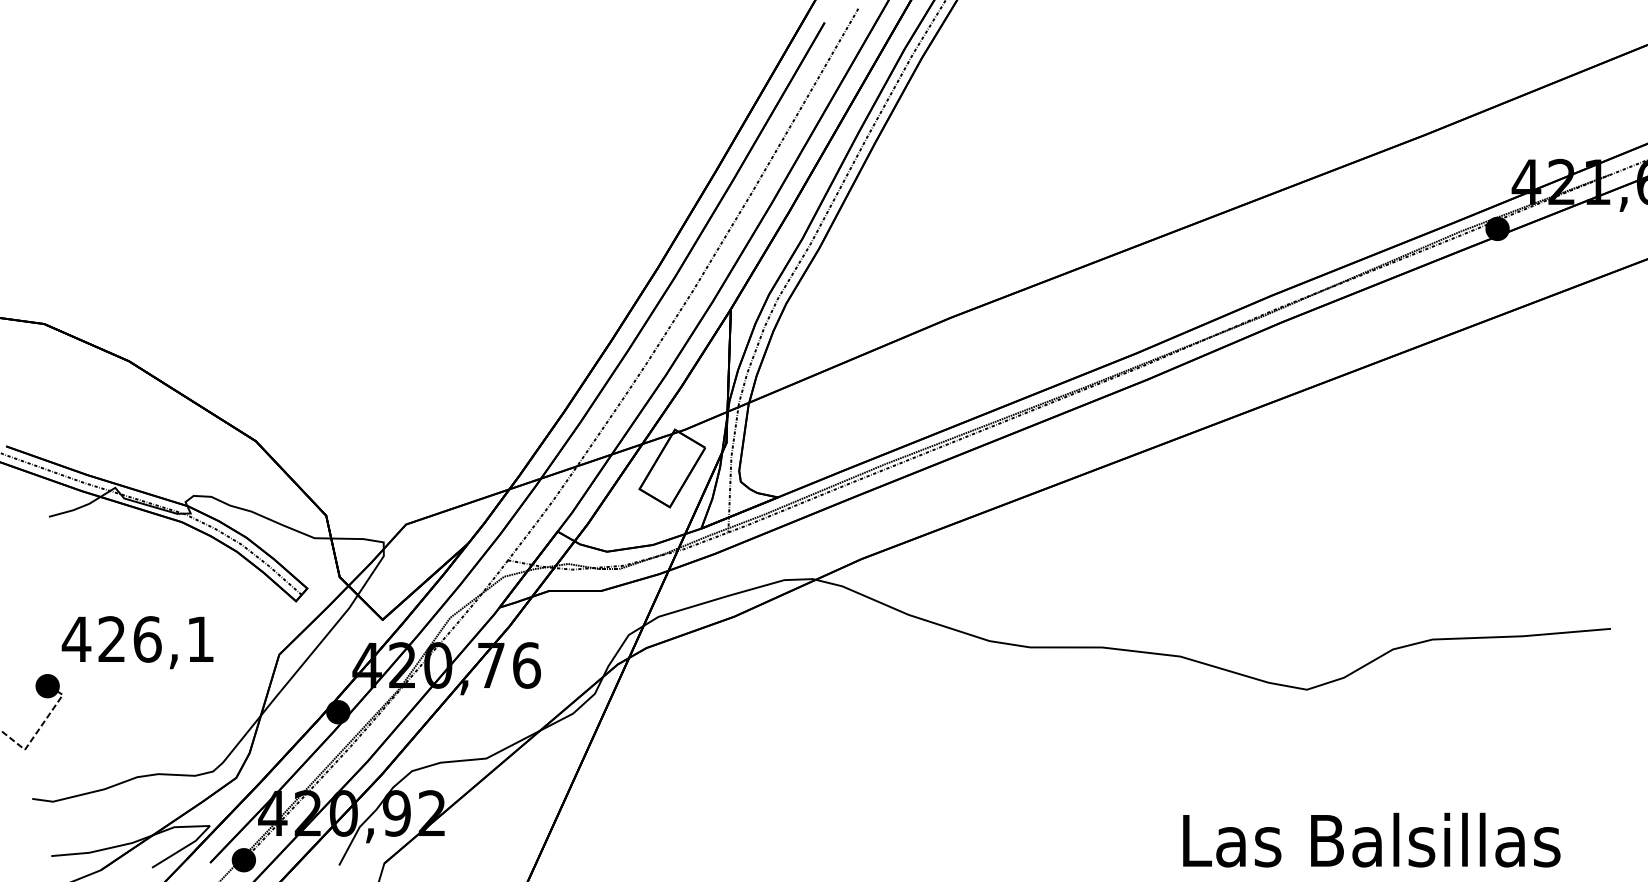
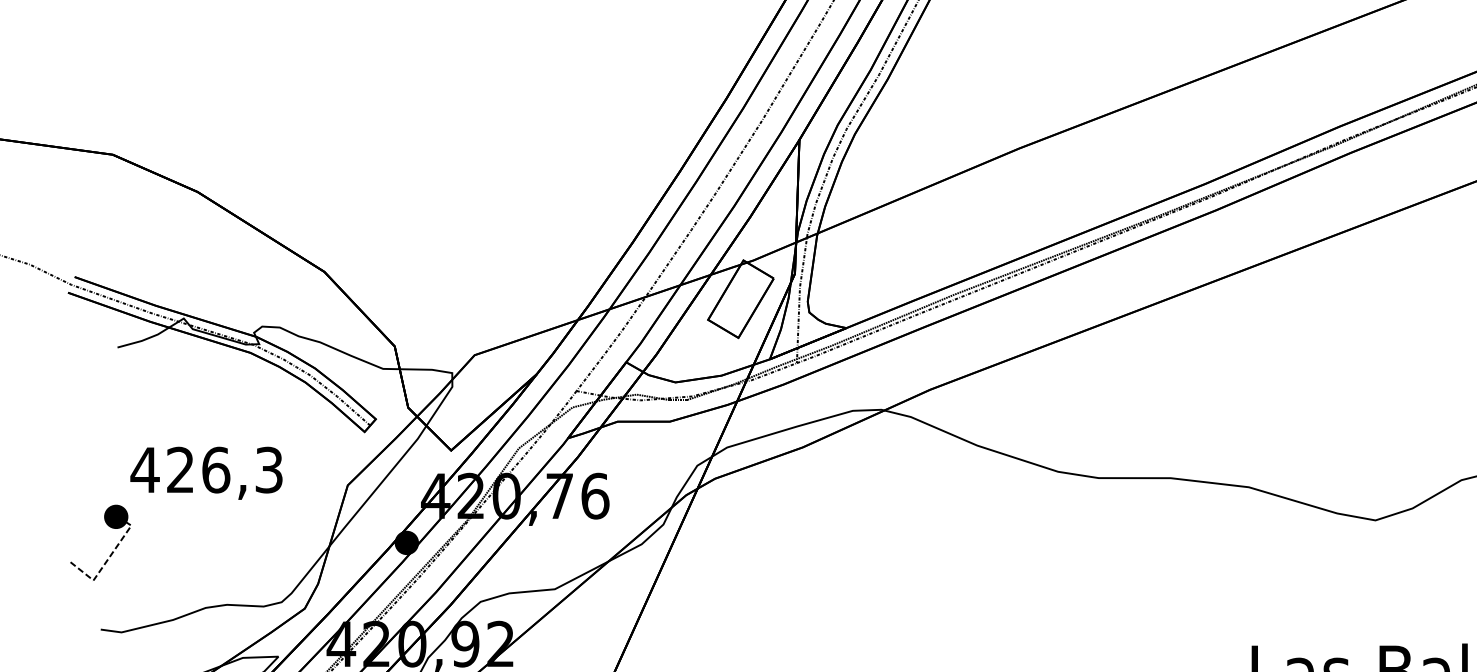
text: (200, 639) -> (269, 470), 426,1 -> 426,3

